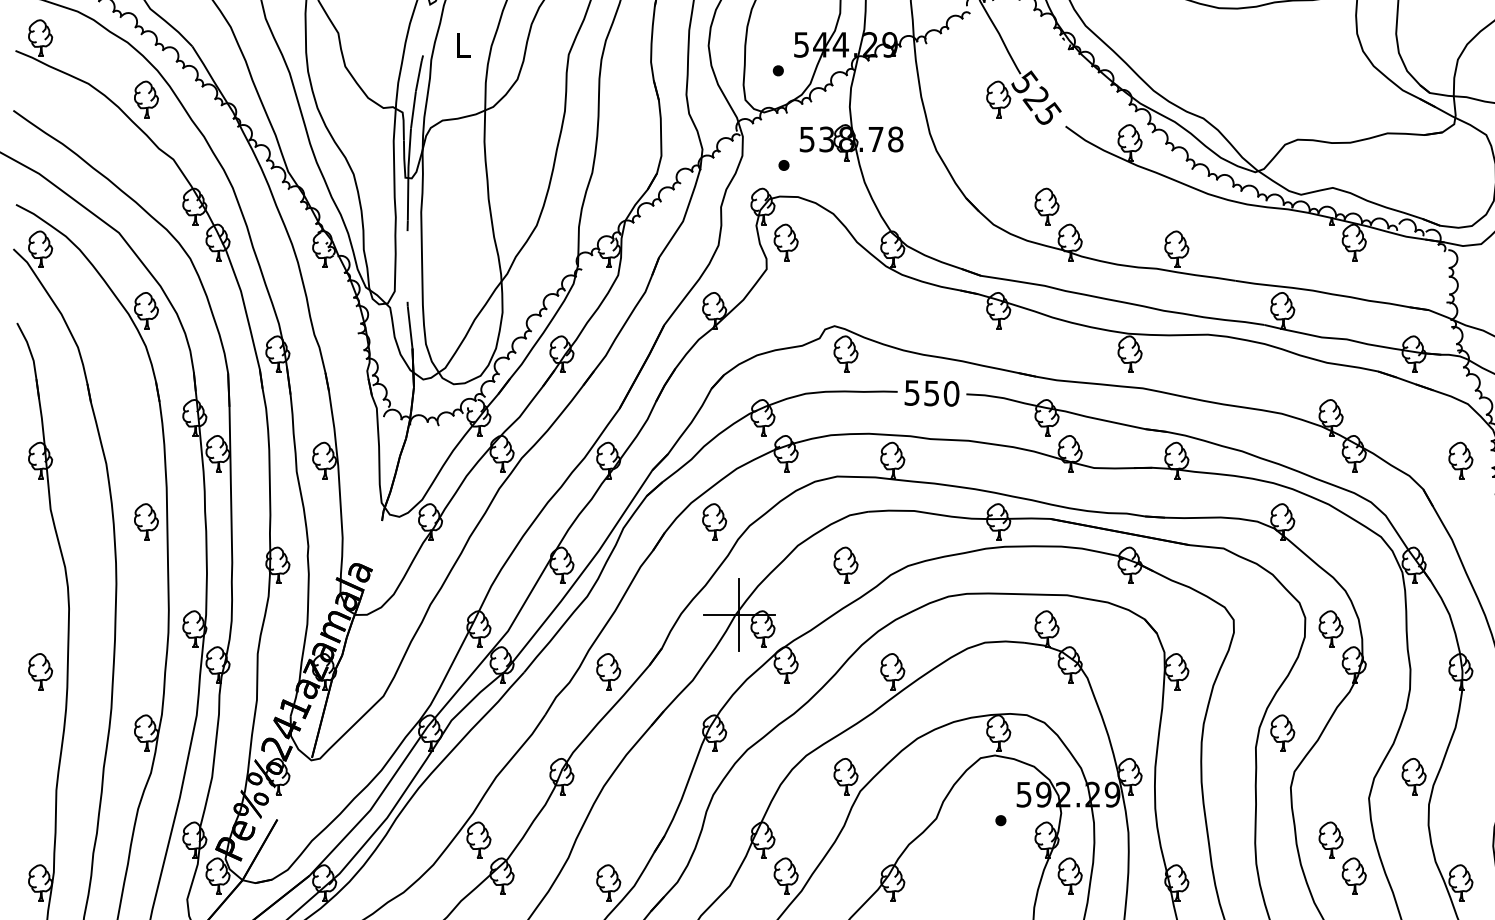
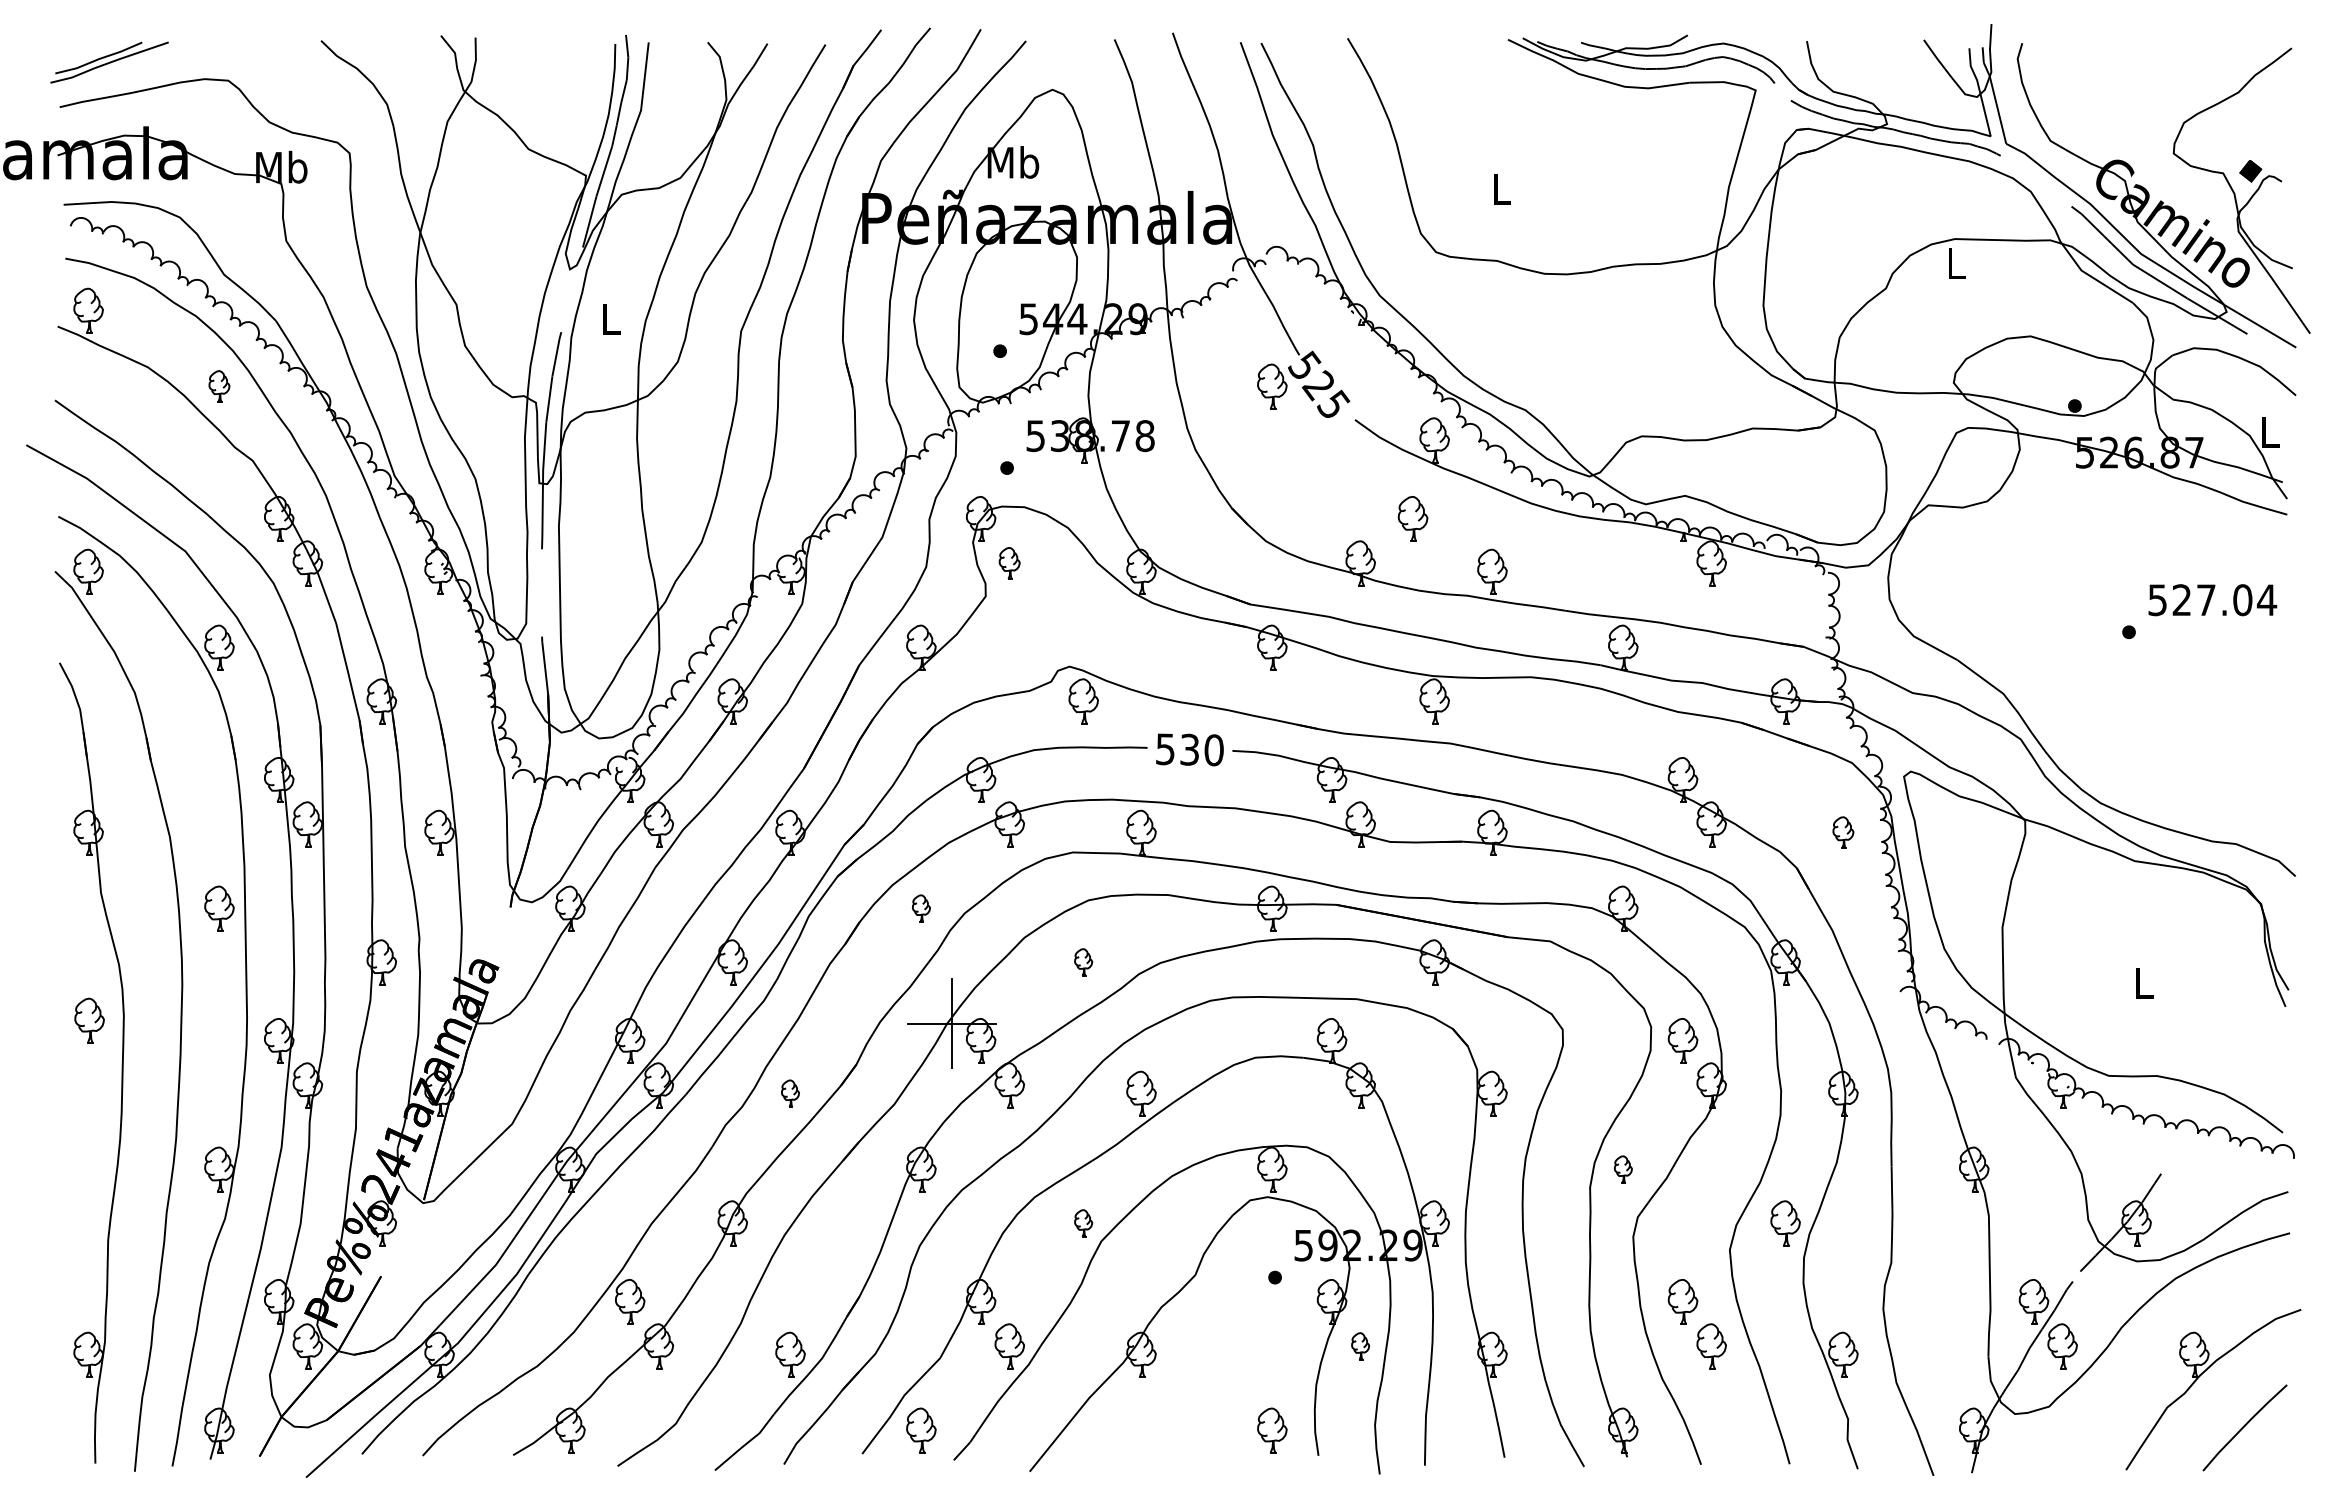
part: (146, 99) -> (219, 386), size x0.7
part: (1046, 206) -> (1412, 518), moved
part: (785, 242) -> (1009, 563), size x0.7
text: (931, 393) -> (1189, 749), 550 -> 530
part: (1460, 460) -> (1843, 832), size x0.7
part: (714, 521) -> (921, 908), size x0.6
part: (845, 565) -> (1083, 962), size x0.6
part: (40, 671) -> (89, 1020), moved
part: (608, 671) -> (790, 1093), size x0.6
part: (1282, 733) -> (1623, 1169), size x0.6
part: (845, 776) -> (1083, 1223), size x0.6
part: (1070, 876) -> (1360, 1346), size x0.6

